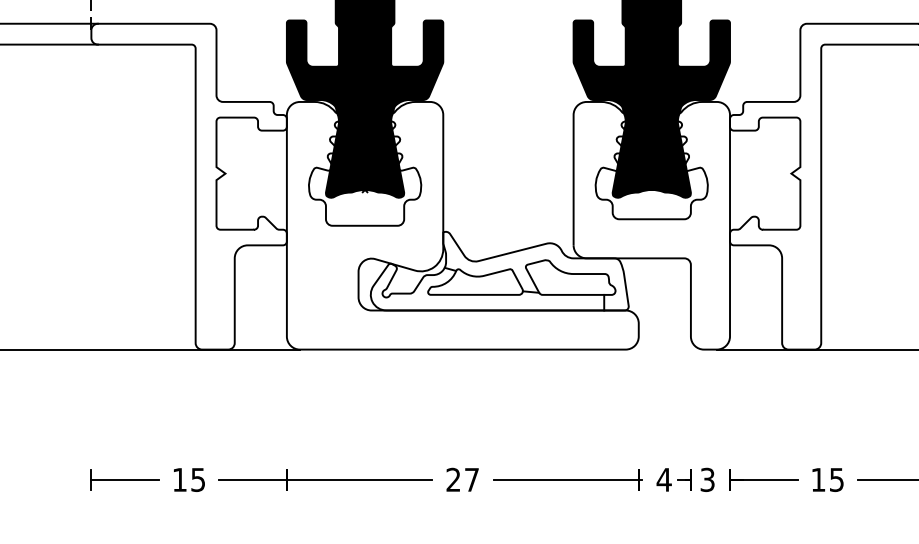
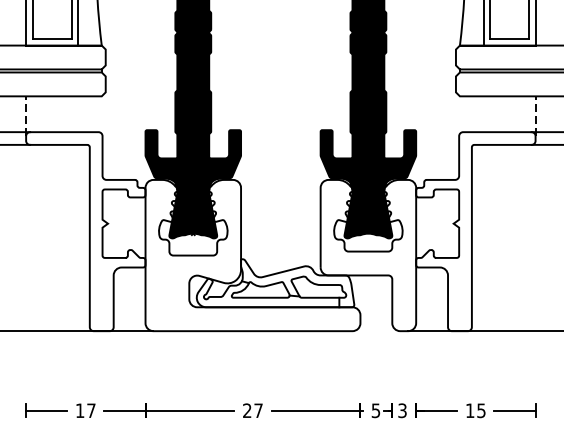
text: (198, 479) -> (91, 410), 15 -> 17
text: (663, 479) -> (375, 410), 4 -> 5

